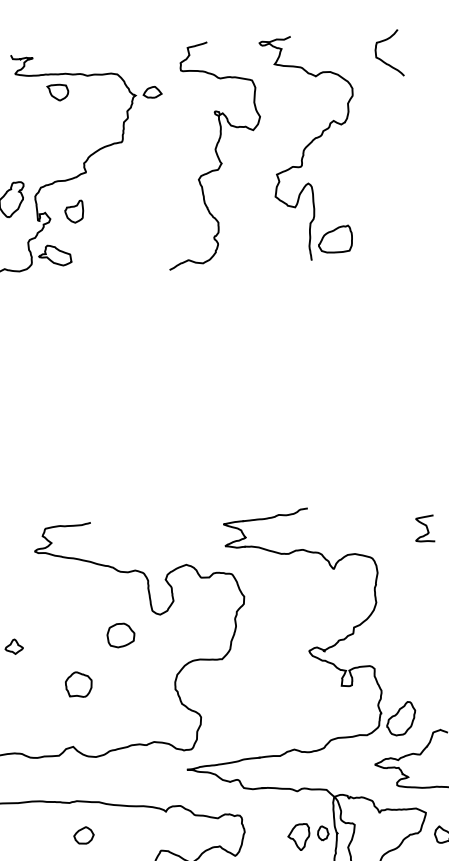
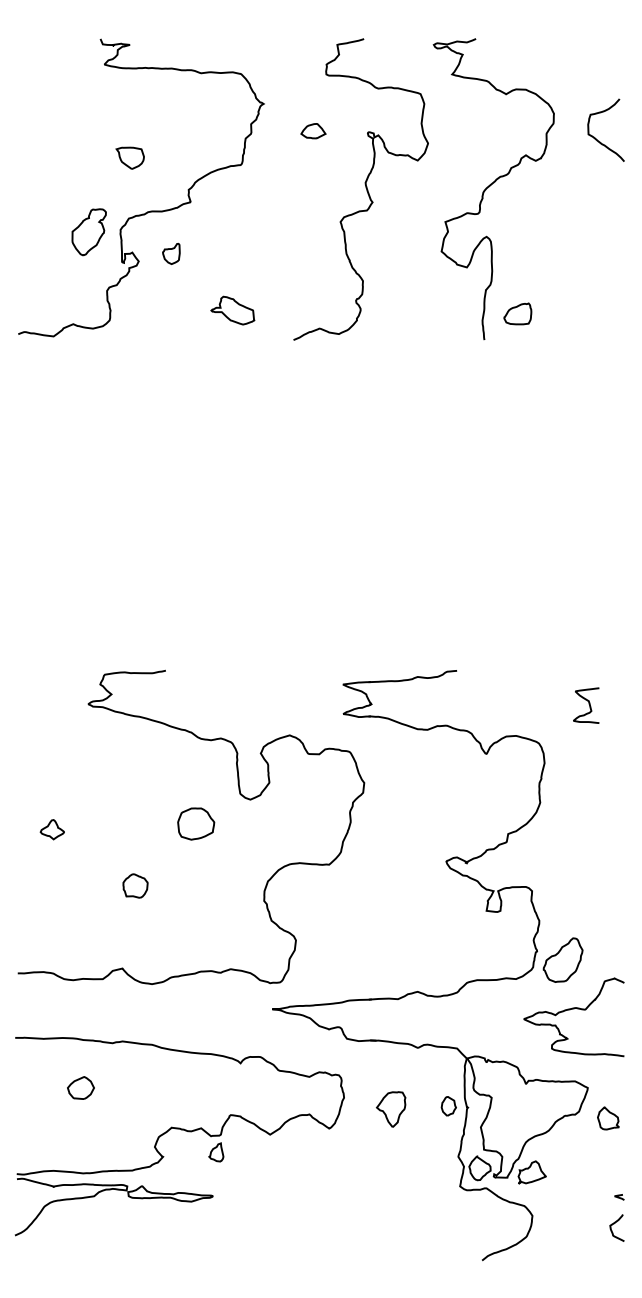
curve: (382, 60) -> (596, 138), moved
part: (57, 92) -> (129, 157), moved
part: (152, 92) -> (313, 131), moved
part: (74, 211) -> (171, 253), size x0.7
part: (335, 239) -> (517, 313), size x0.6
part: (54, 255) -> (232, 310), moved
curve: (426, 528) -> (588, 704), moved
part: (78, 684) -> (135, 885), size x0.7
part: (83, 835) -> (80, 1087), moved
part: (298, 837) -> (390, 1109), moved

